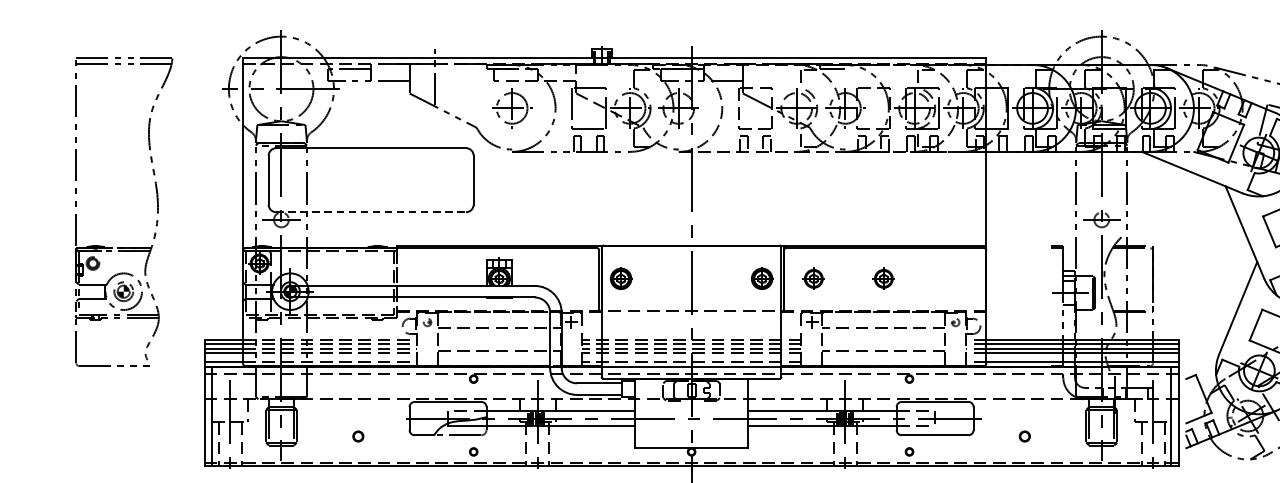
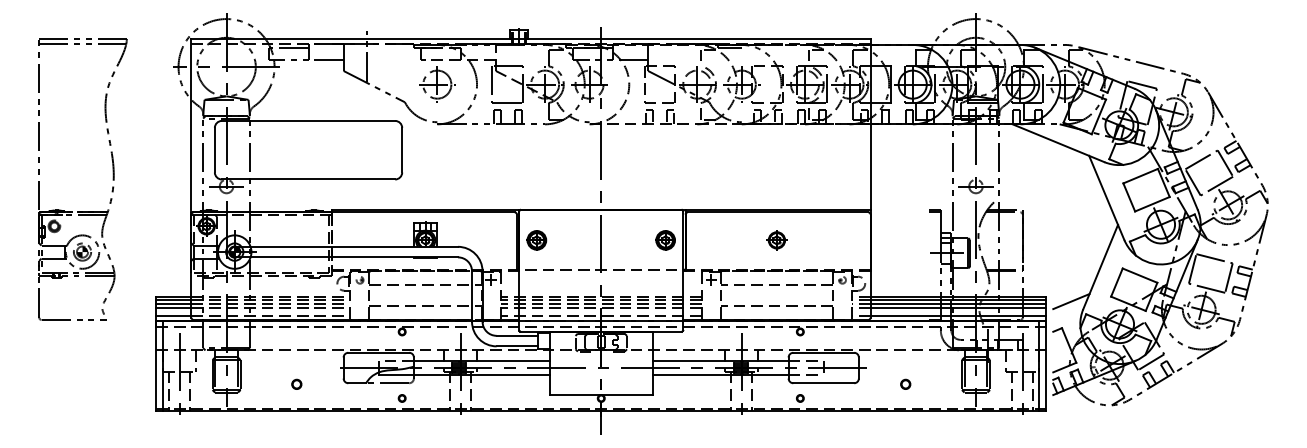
line: (371, 212) -> (308, 179), dashed -> solid
part: (813, 279) -> (712, 240), removed
line: (1206, 345) -> (1071, 301), added

